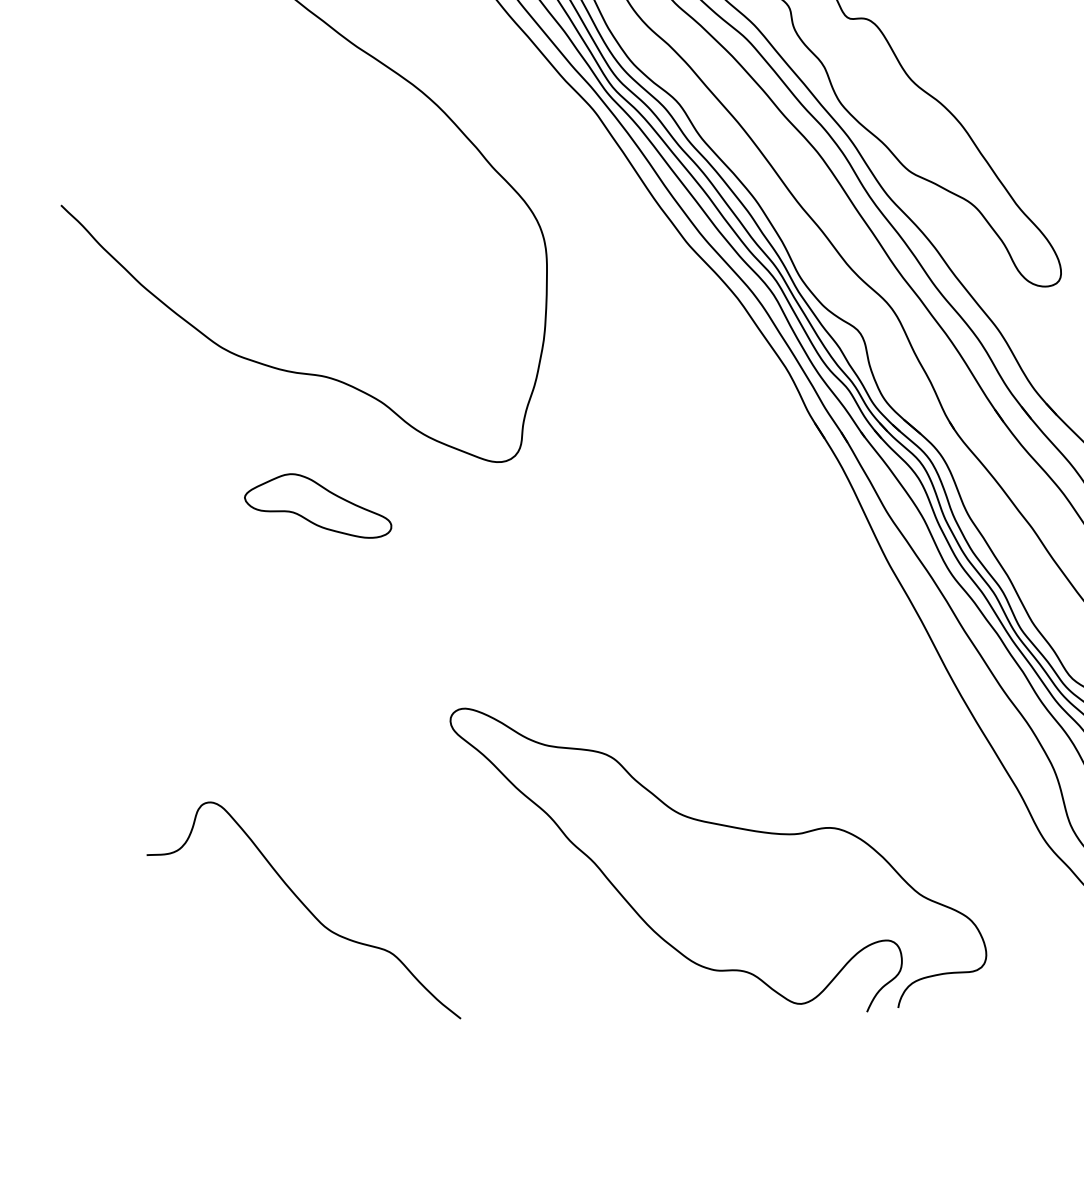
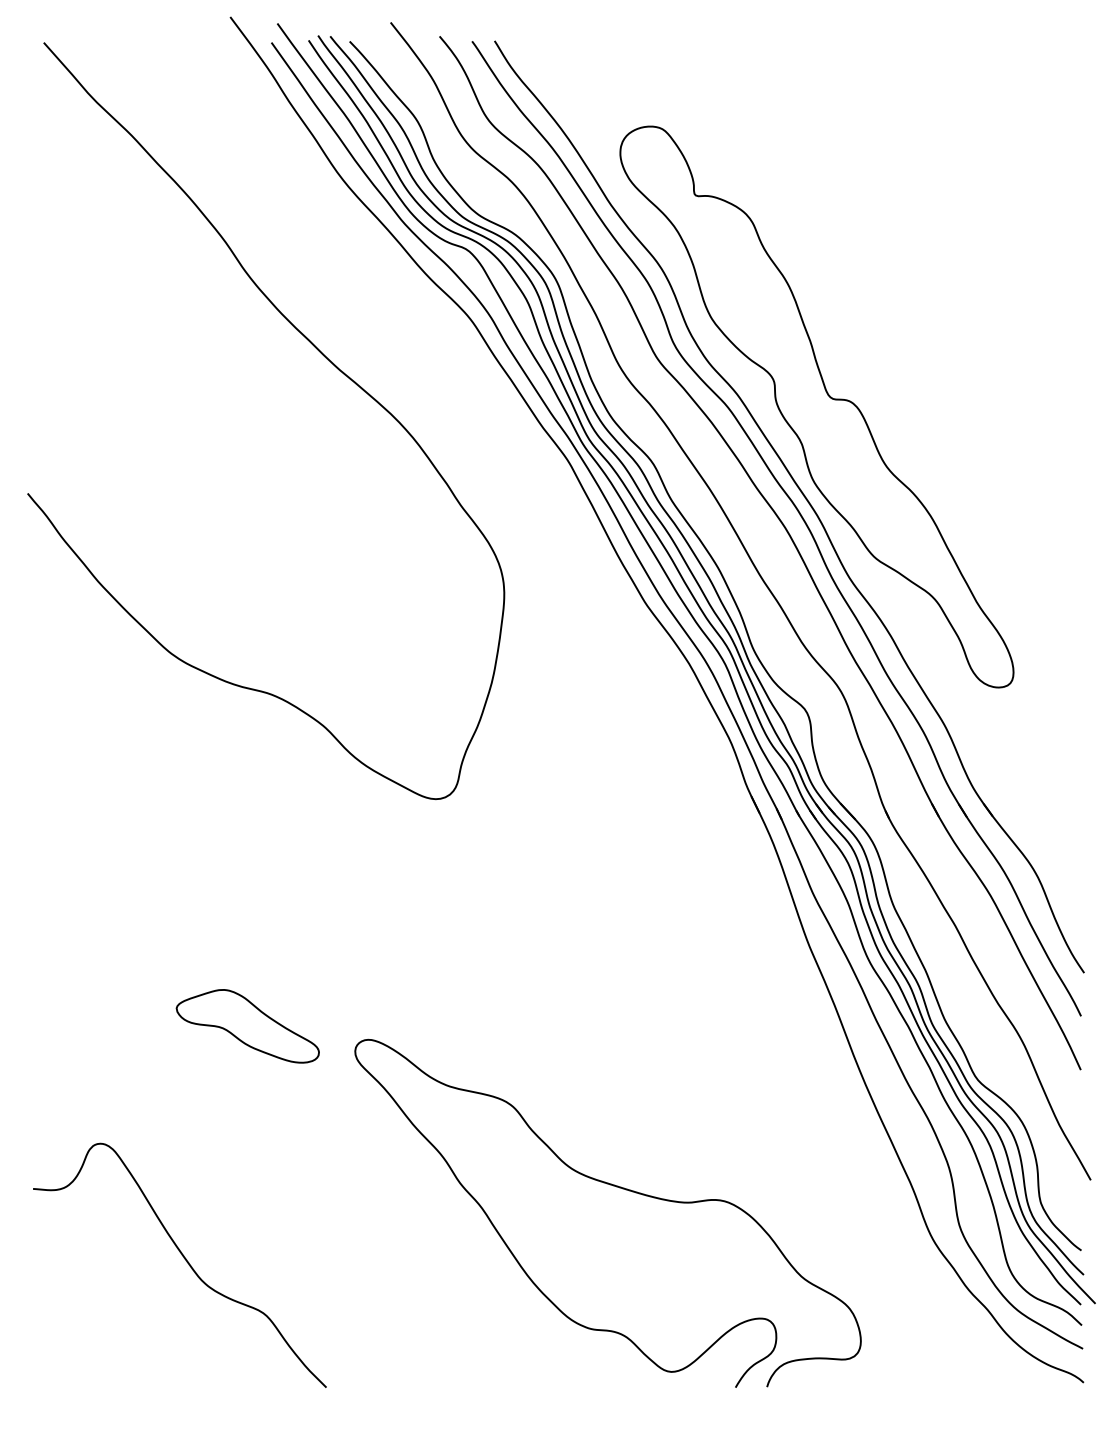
part: (317, 507) -> (247, 1026), moved
curve: (305, 907) -> (184, 1259), moved

